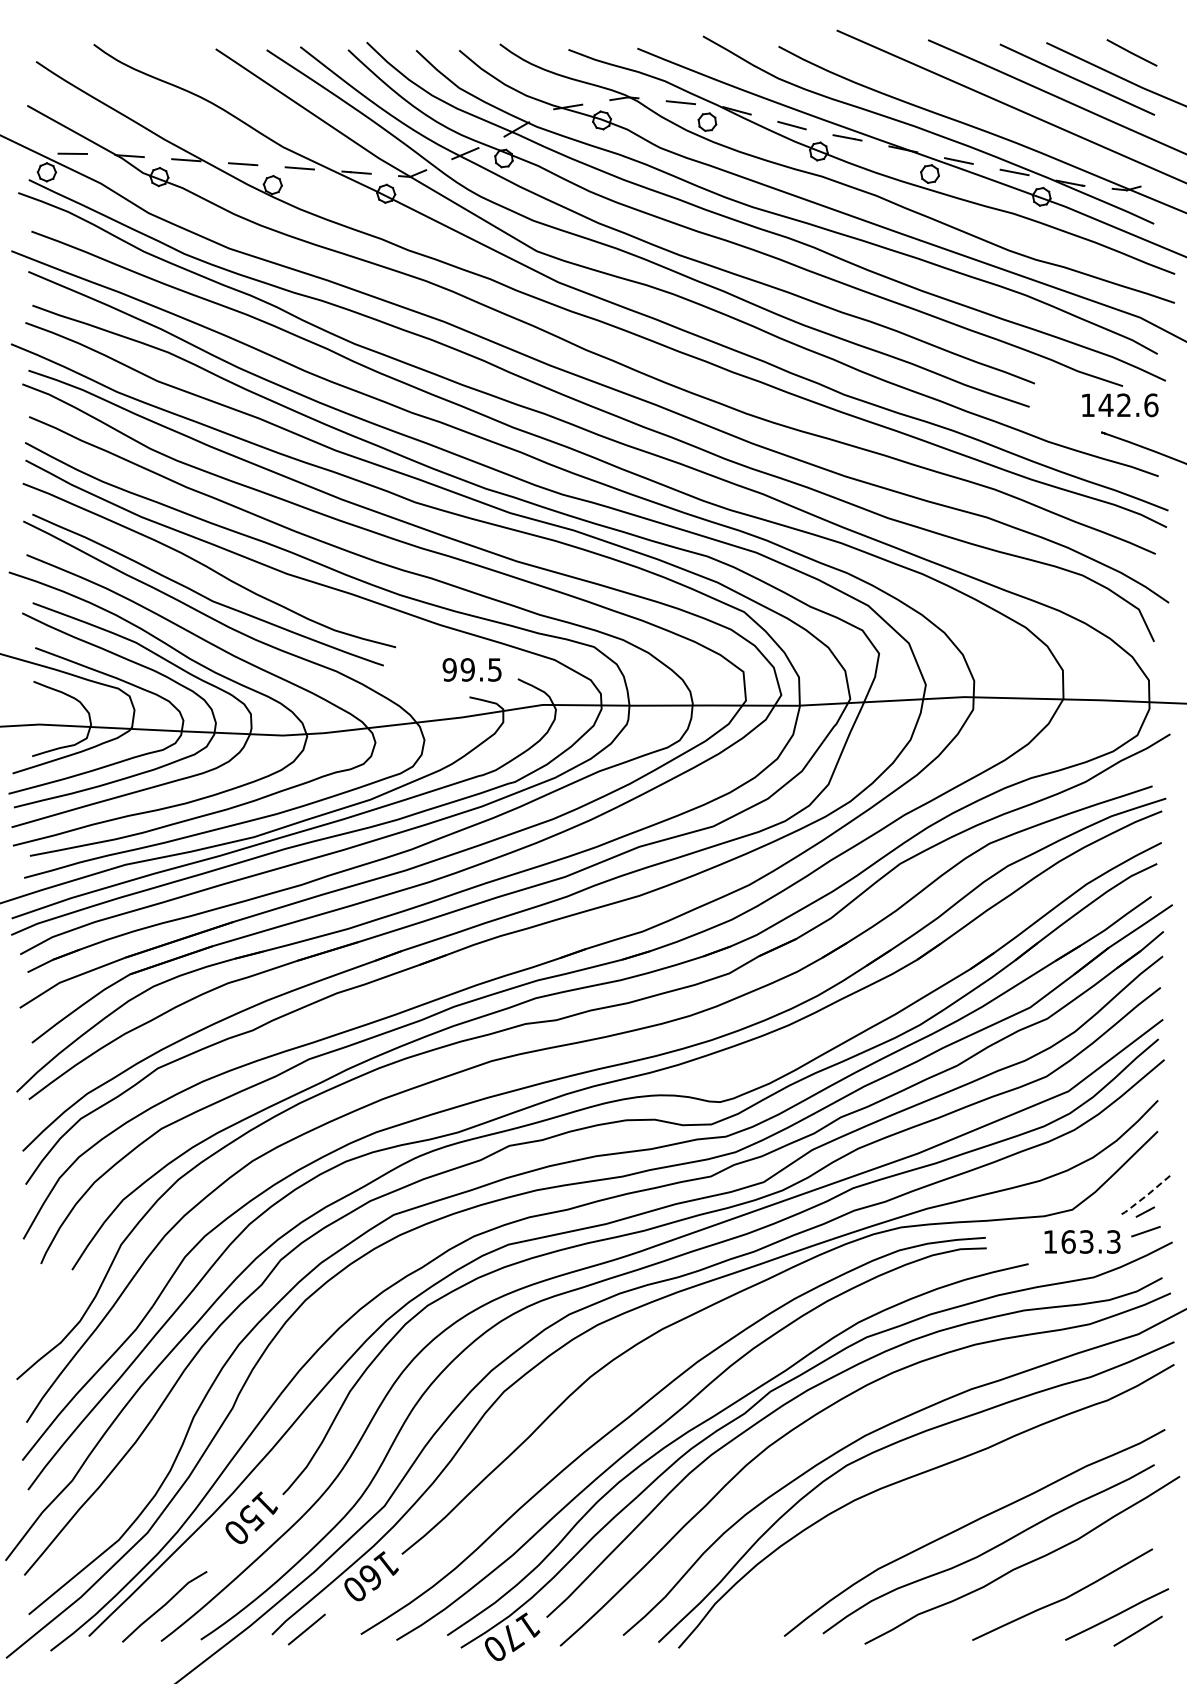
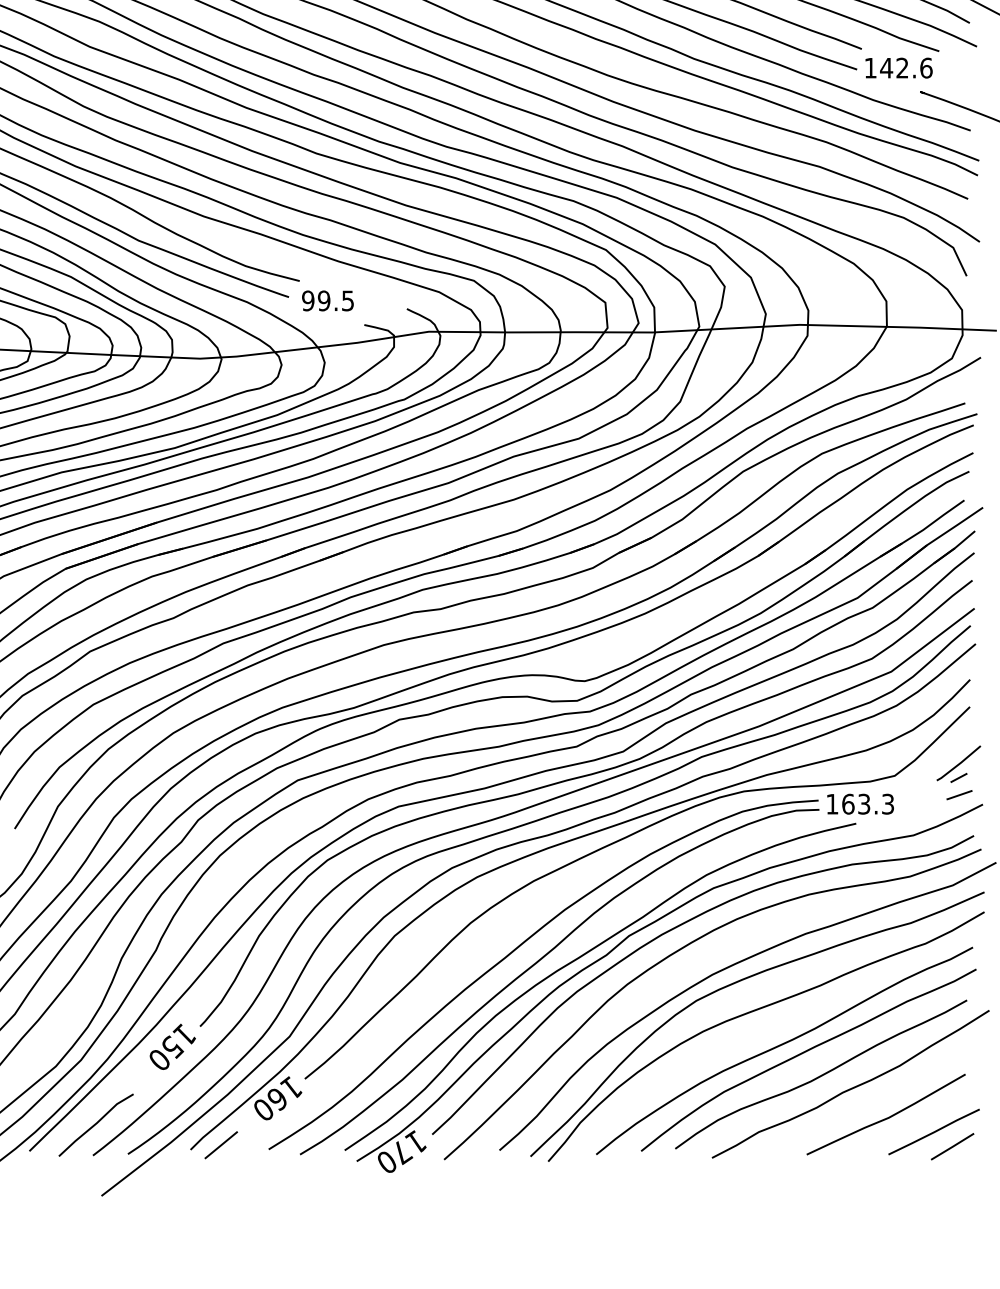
text: (1120, 405) -> (899, 68), moved
text: (471, 669) -> (327, 300), moved
line: (1145, 1196) -> (959, 764), dashed -> solid
text: (1082, 1241) -> (860, 803), moved
curve: (943, 1516) -> (781, 1045), added

